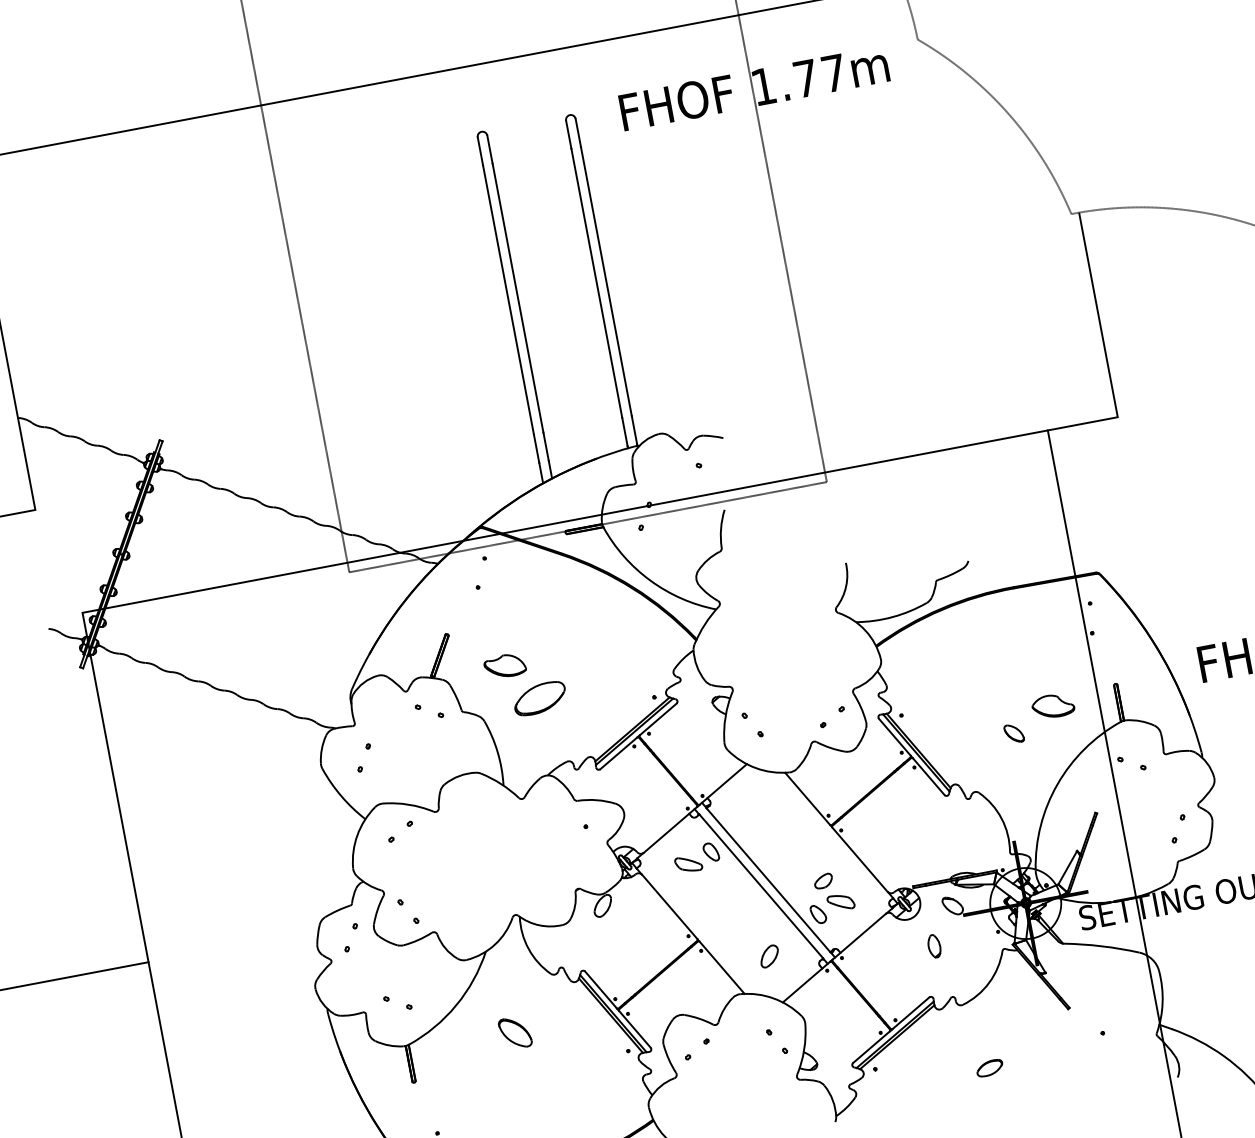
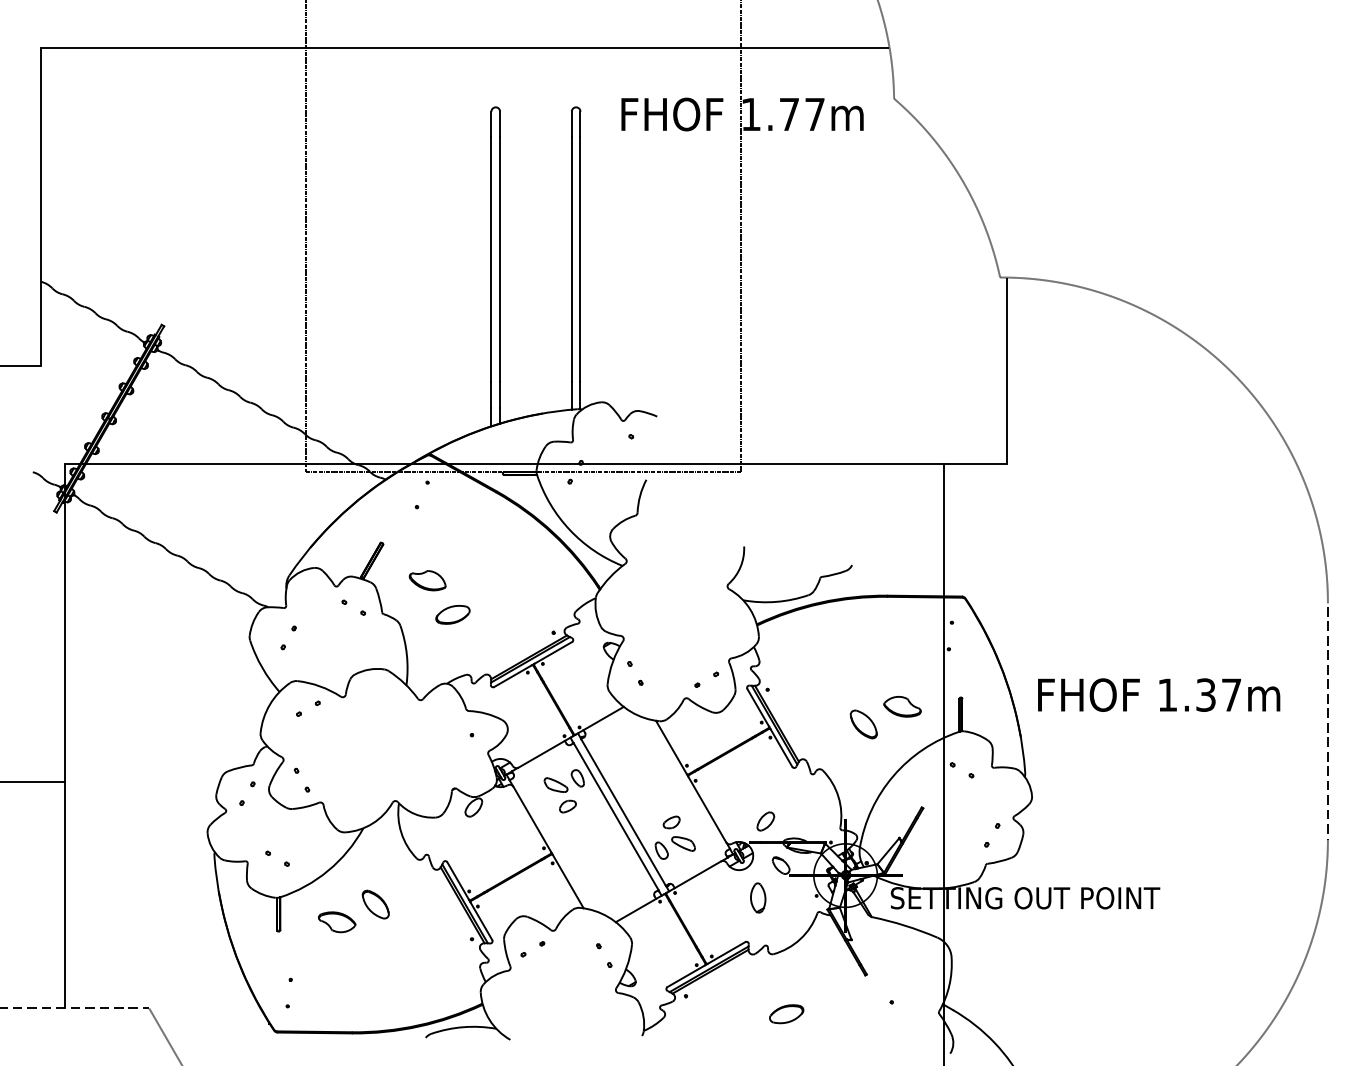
part: (539, 698) -> (452, 614), size x0.71
part: (1014, 733) -> (863, 724), size x1.67
part: (705, 885) -> (567, 806), added
part: (934, 945) -> (758, 897), size x1.43
part: (769, 956) -> (765, 821), moved
part: (476, 1060) -> (337, 922), added
part: (989, 1068) -> (786, 1014), size x1.43

